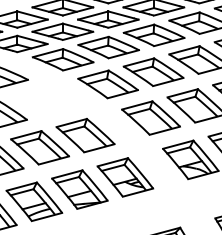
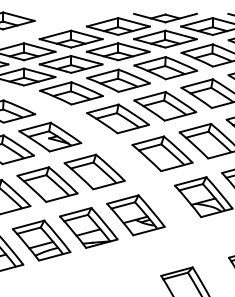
part: (42, 101) -> (50, 136), added

